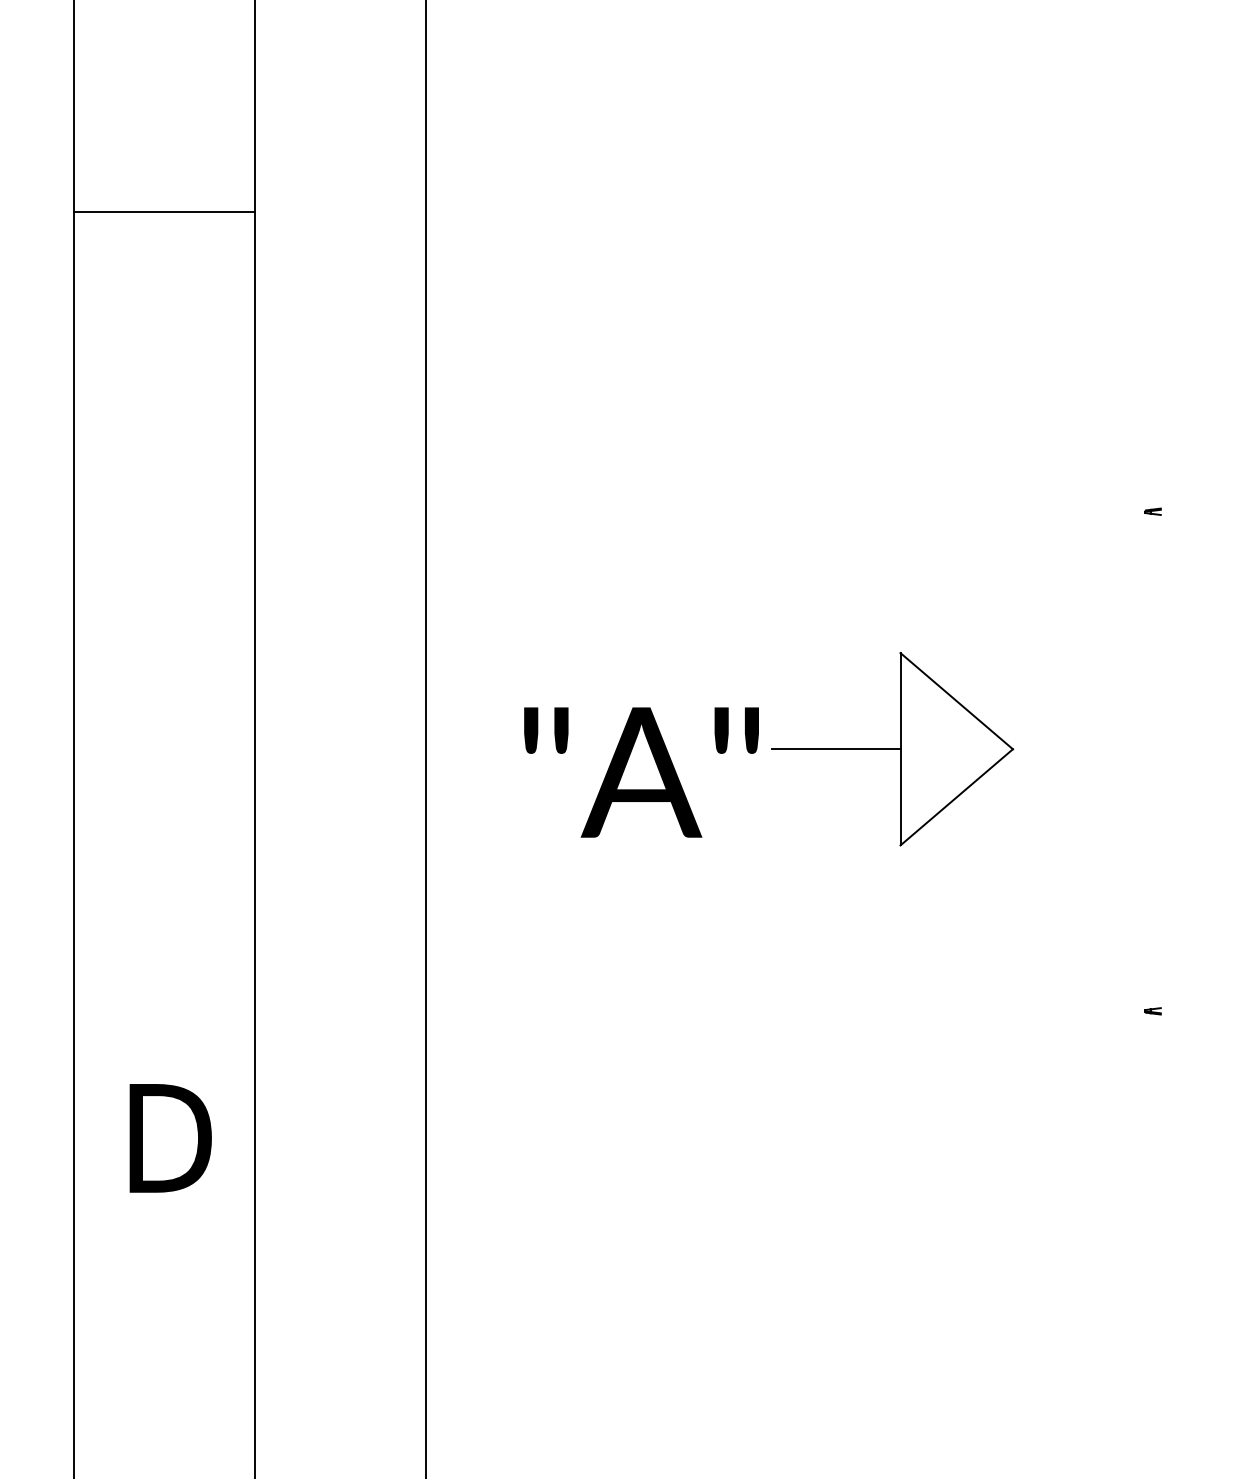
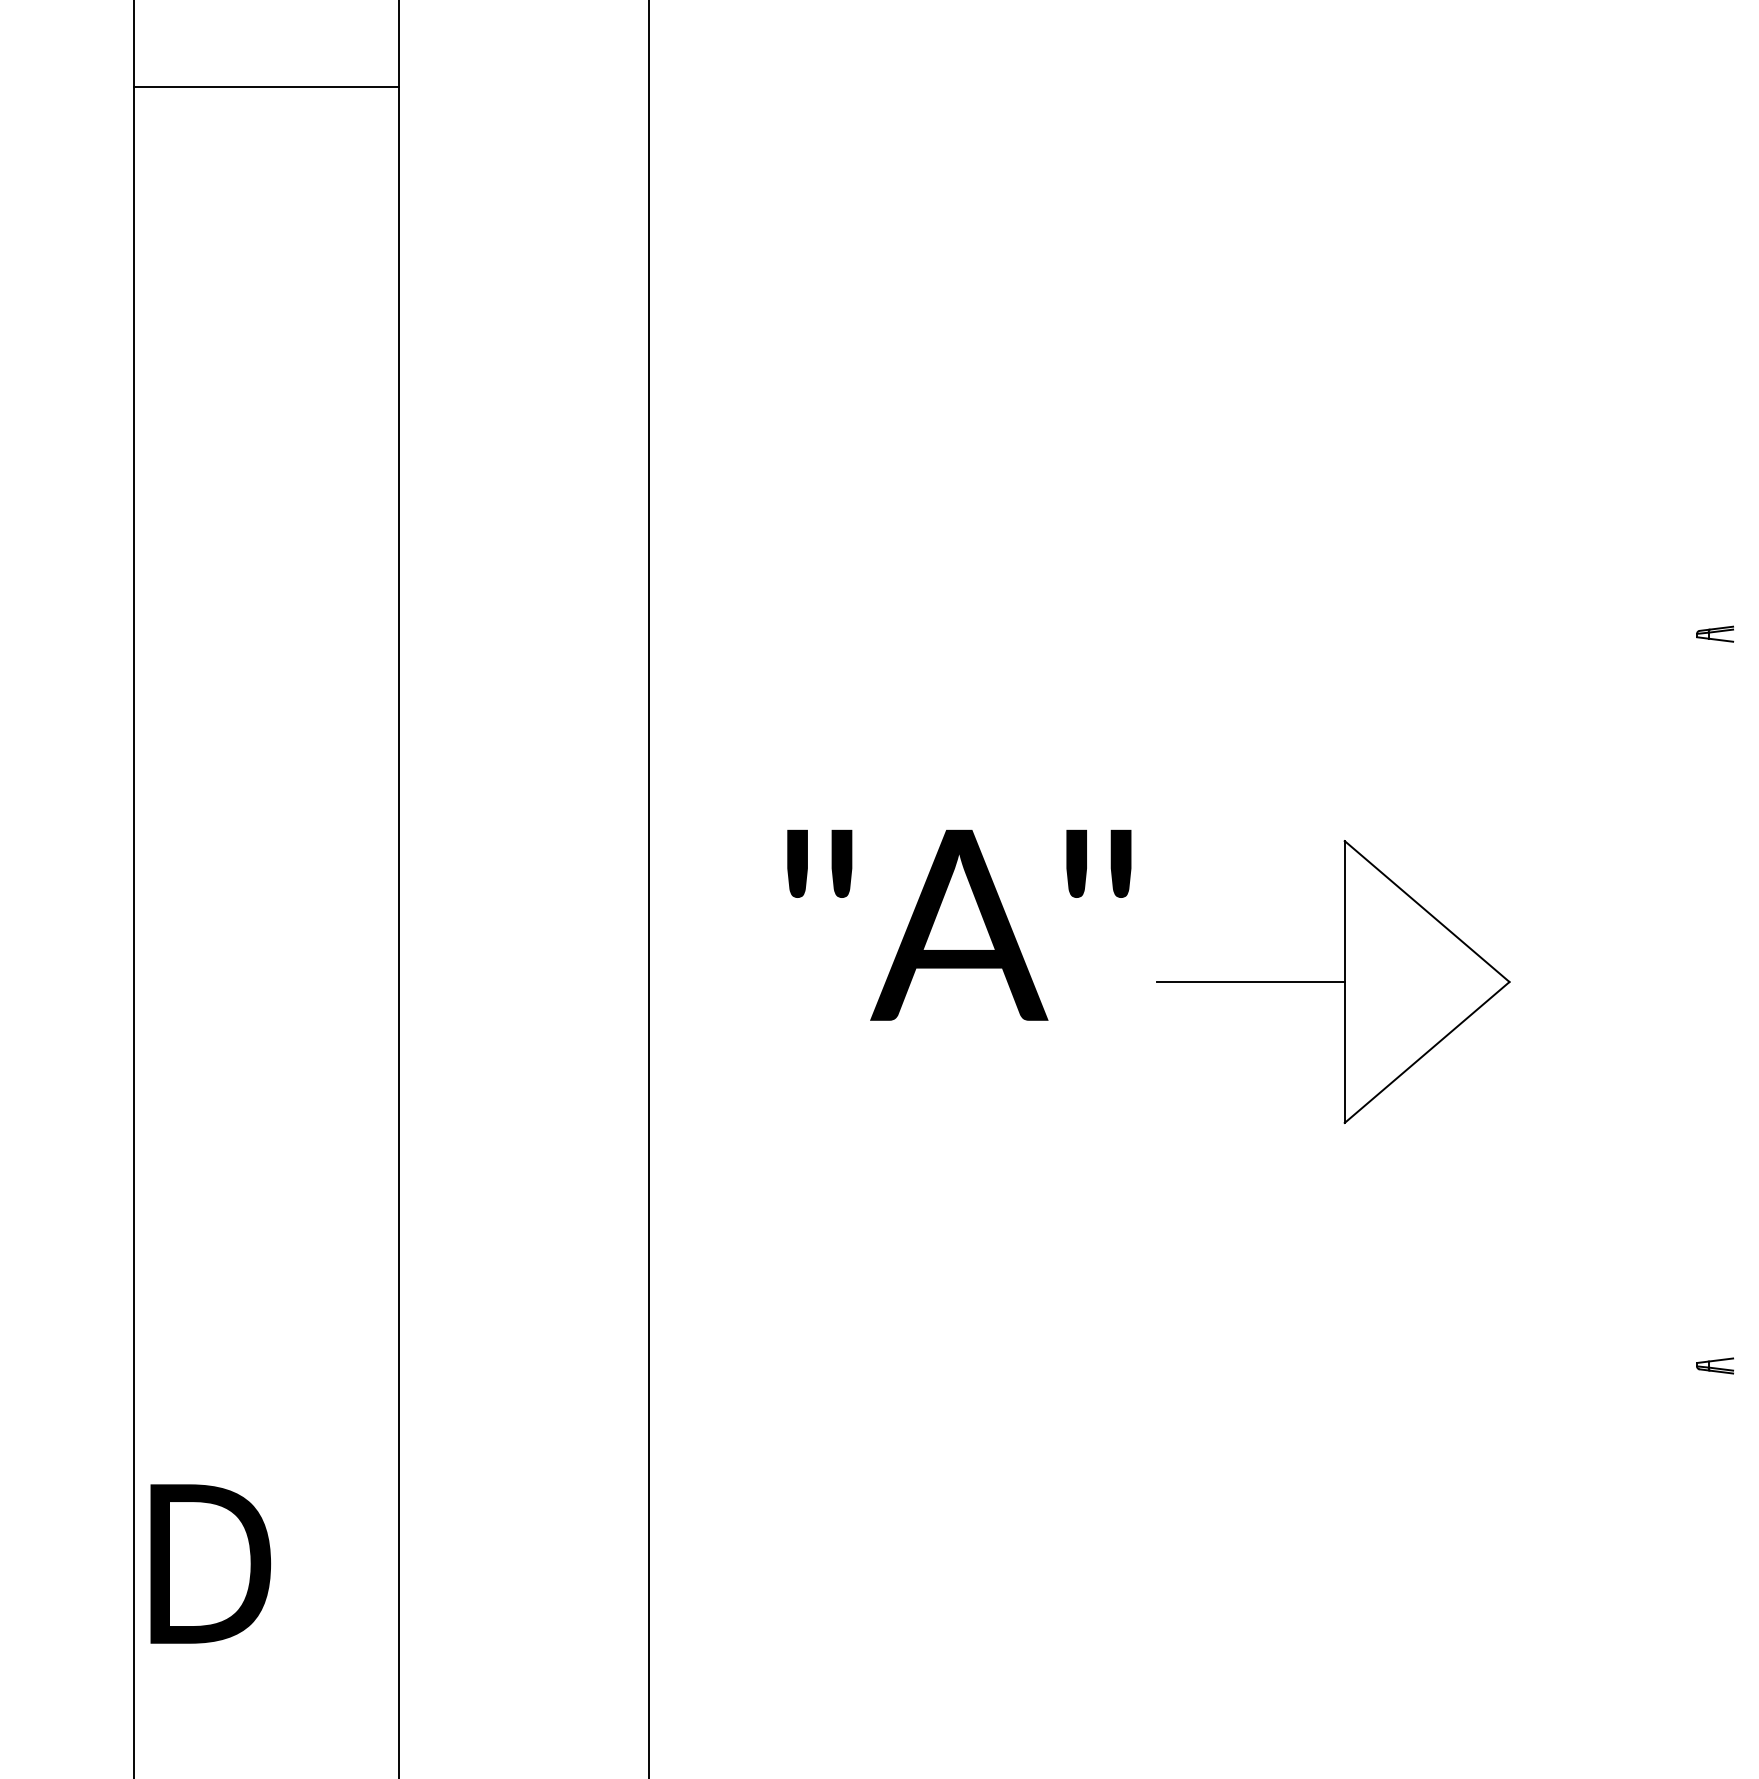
line: (164, 211) -> (266, 86), moved
part: (1152, 511) -> (1714, 633), size x1.6
text: (641, 772) -> (959, 925), moved
part: (1152, 1011) -> (1714, 1366), size x1.6
text: (170, 1138) -> (210, 1564), moved

